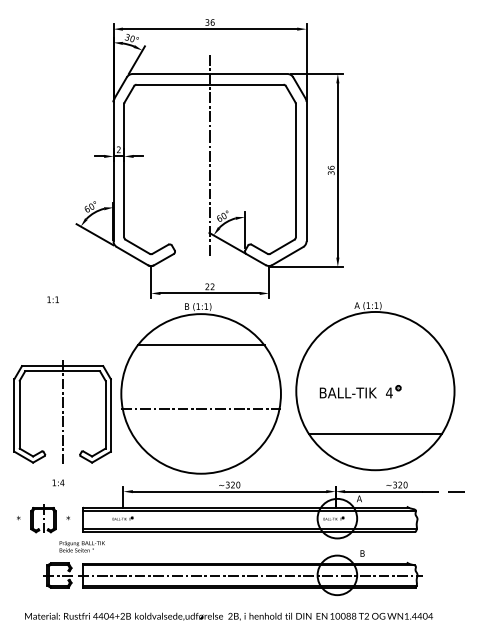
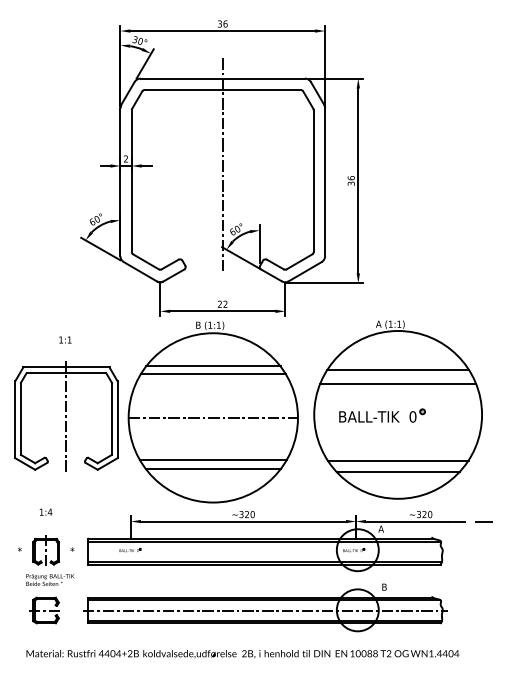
text: (53, 299) -> (65, 339), moved
line: (374, 348) -> (397, 369), added
line: (201, 353) -> (213, 374), added
line: (375, 361) -> (398, 383), added
text: (388, 392) -> (412, 416), 4 -> 0
line: (200, 408) -> (212, 417), moved
part: (62, 412) -> (66, 416), moved
line: (201, 434) -> (213, 460), added
line: (200, 441) -> (212, 468), added
line: (374, 445) -> (397, 472), added
text: (57, 482) -> (45, 511), moved
text: (82, 546) -> (50, 579), moved
part: (57, 575) -> (44, 610), moved

